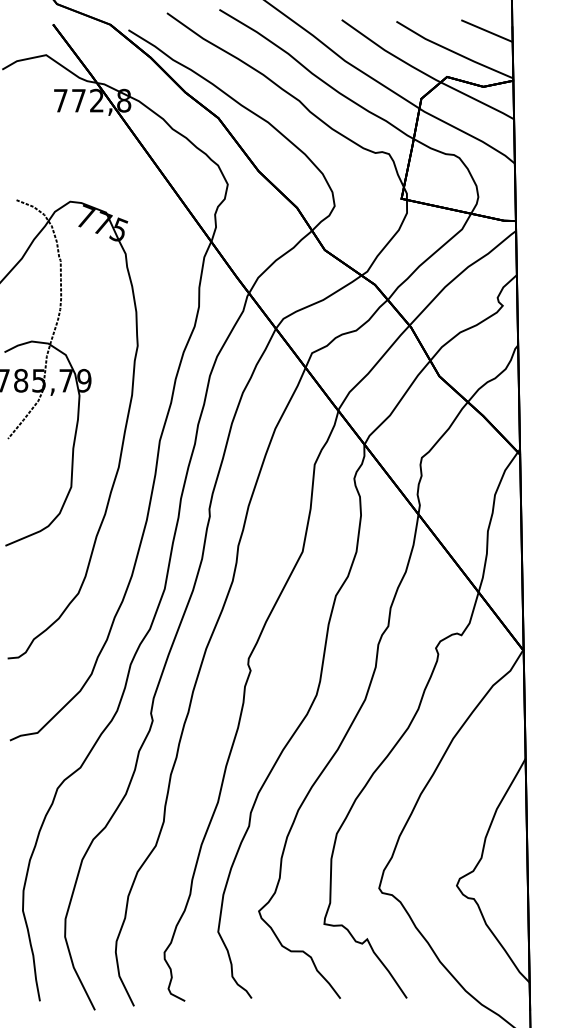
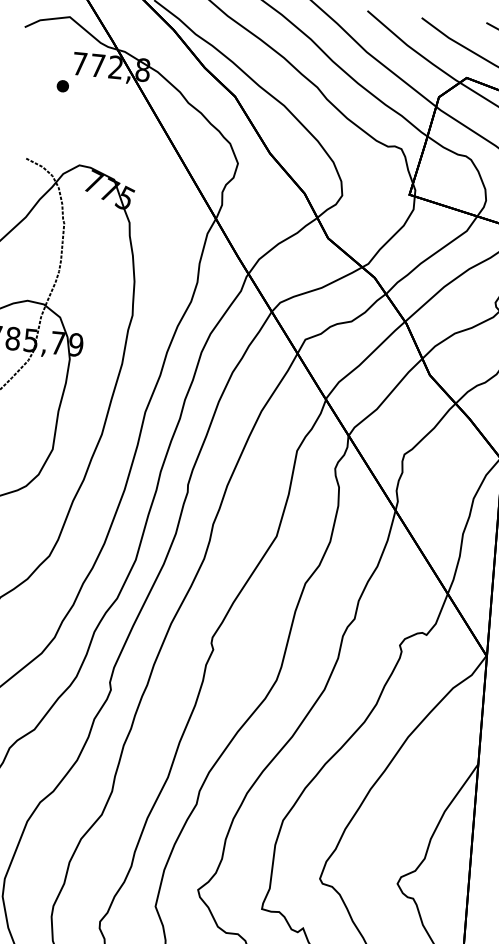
part: (45, 124) -> (62, 86), added

